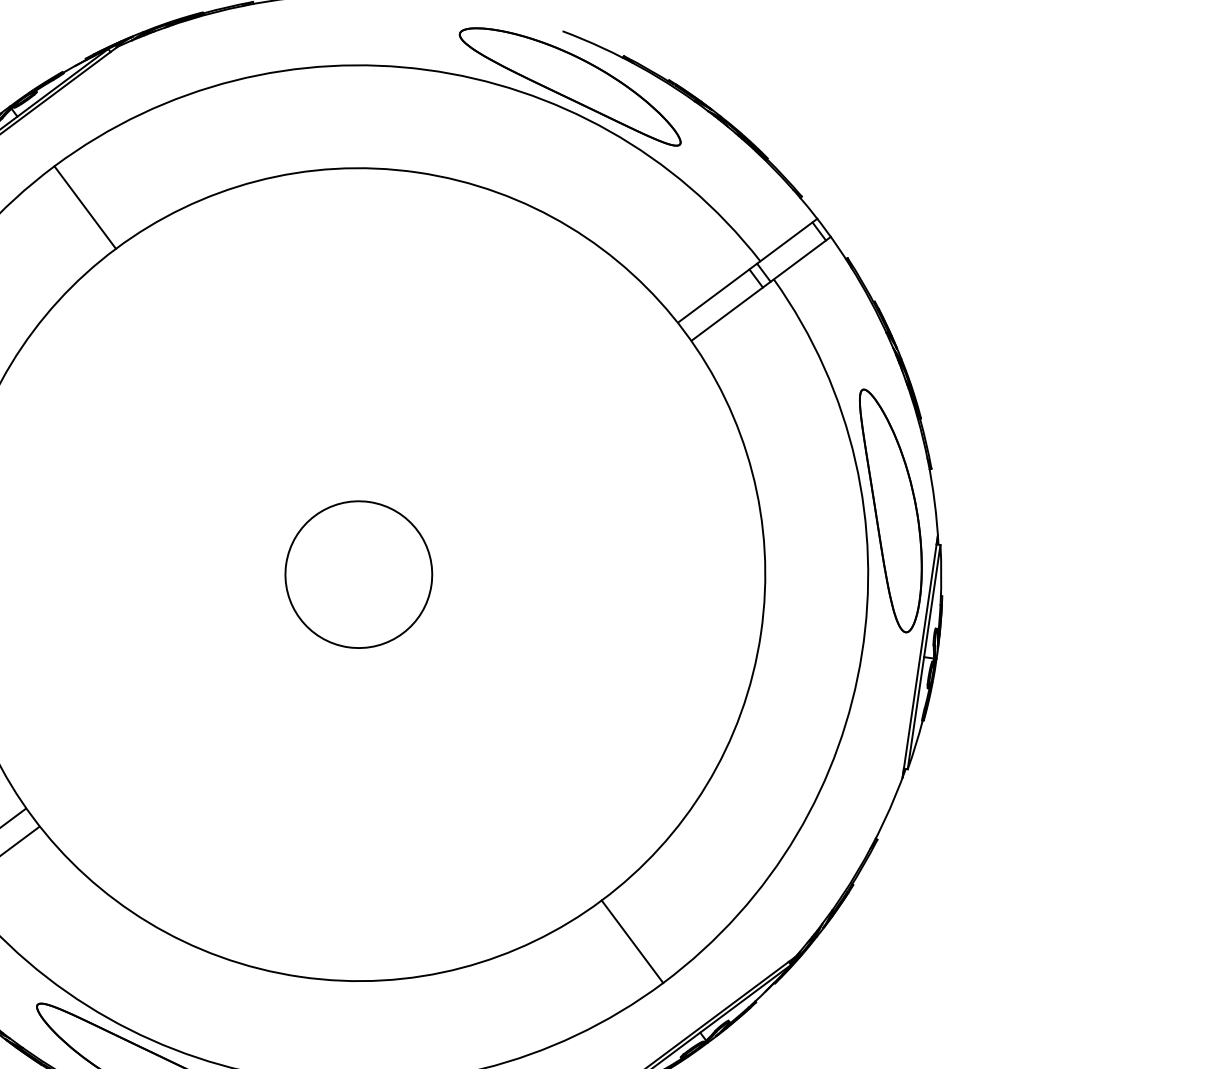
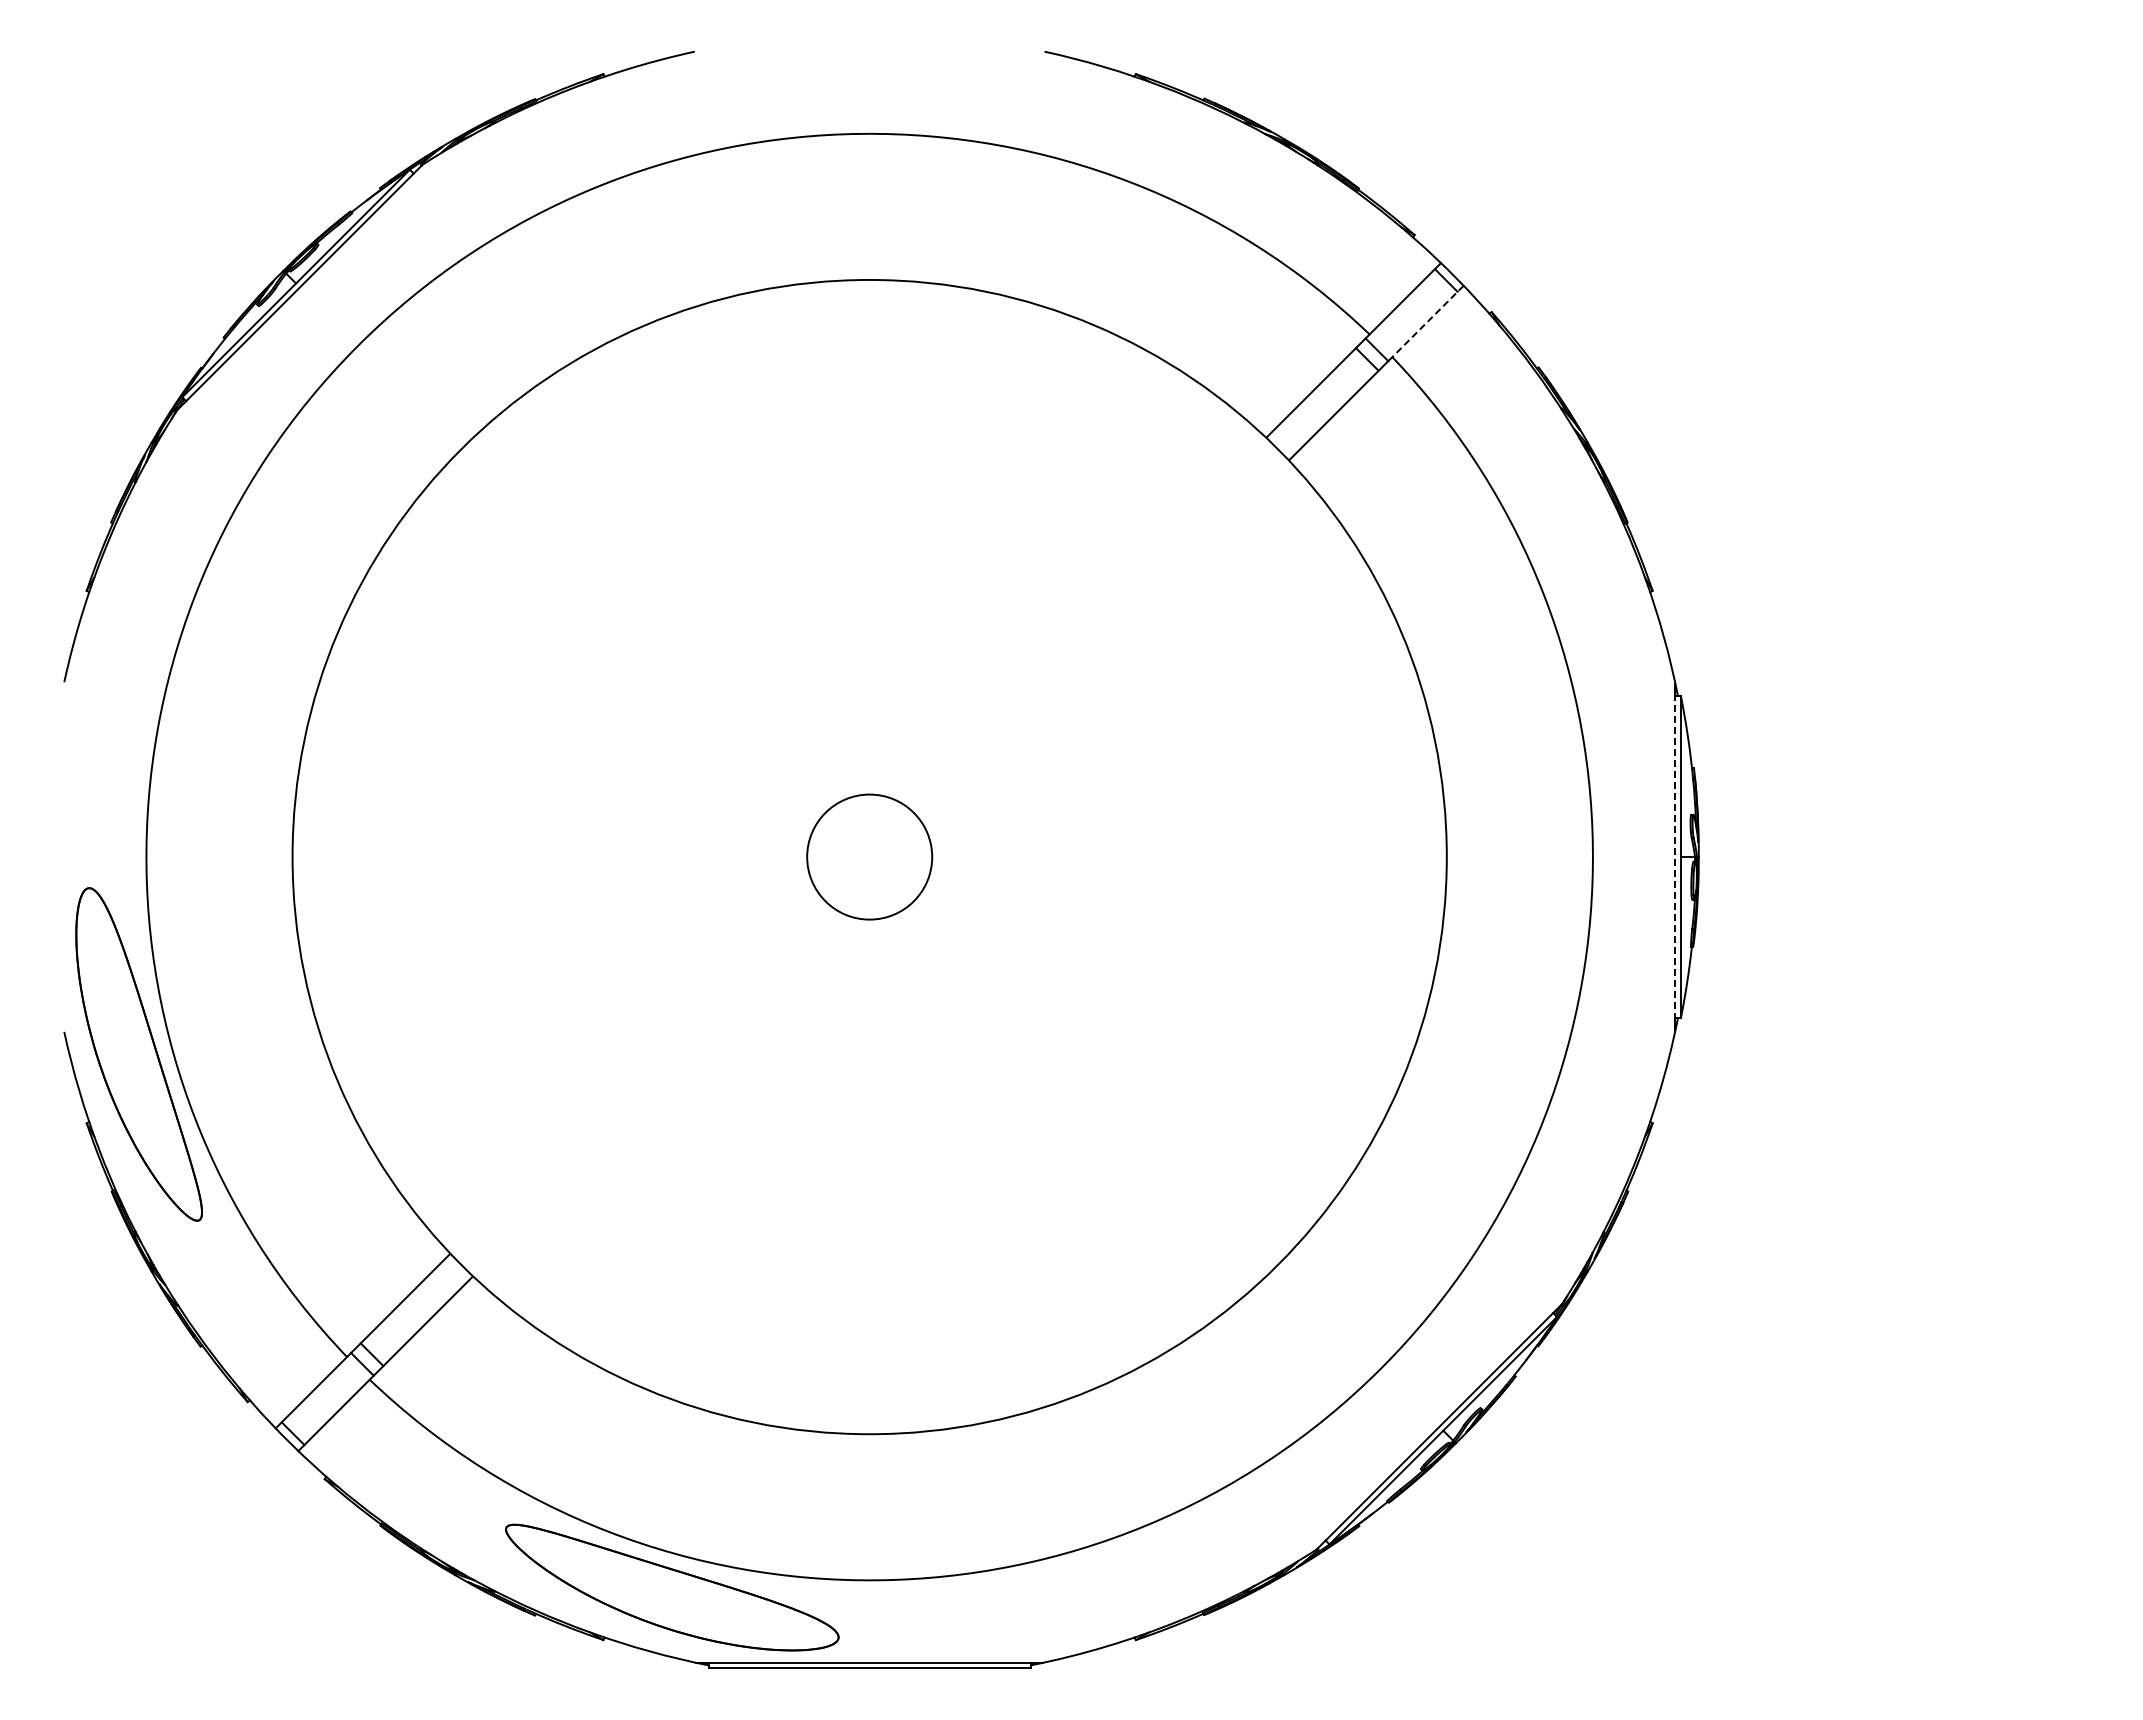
part: (570, 85) -> (1066, 126), removed
line: (84, 207) -> (409, 397), removed
line: (802, 258) -> (1428, 321), solid -> dashed
part: (887, 511) -> (1599, 659), removed
circle: (358, 574) -> (869, 856), size x0.6
line: (920, 656) -> (1675, 857), solid -> dashed
line: (632, 941) -> (1329, 1316), removed

